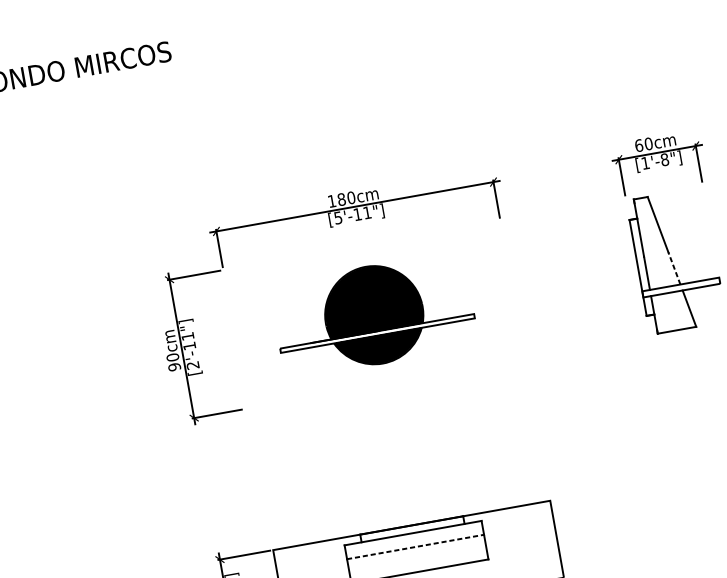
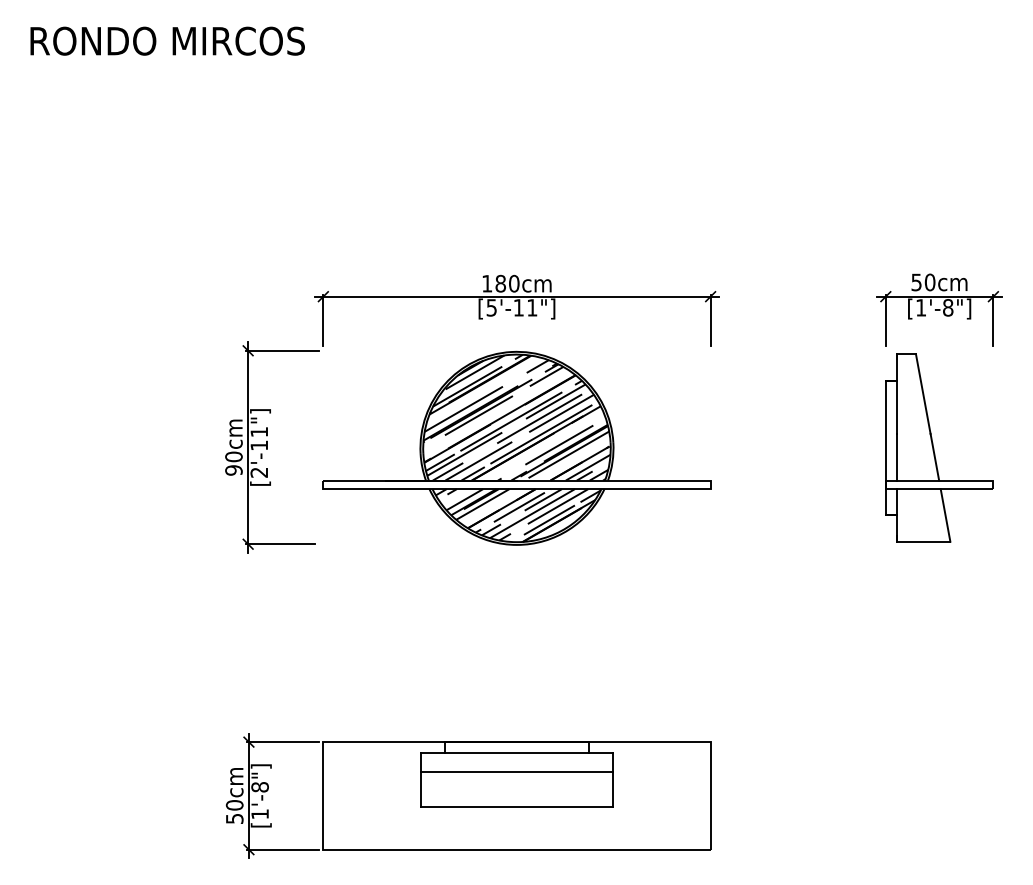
text: (638, 145) -> (916, 282), 60cm -> 50cm
line: (674, 268) -> (934, 457), dashed -> solid
part: (373, 314) -> (516, 447), size x1.43
line: (415, 547) -> (517, 772), dashed -> solid

